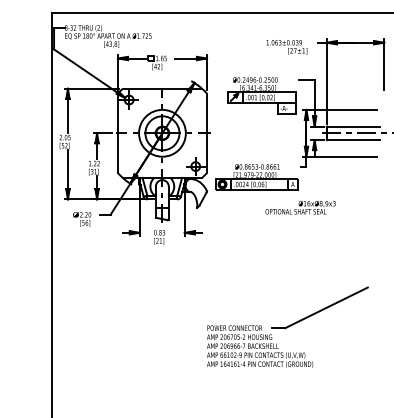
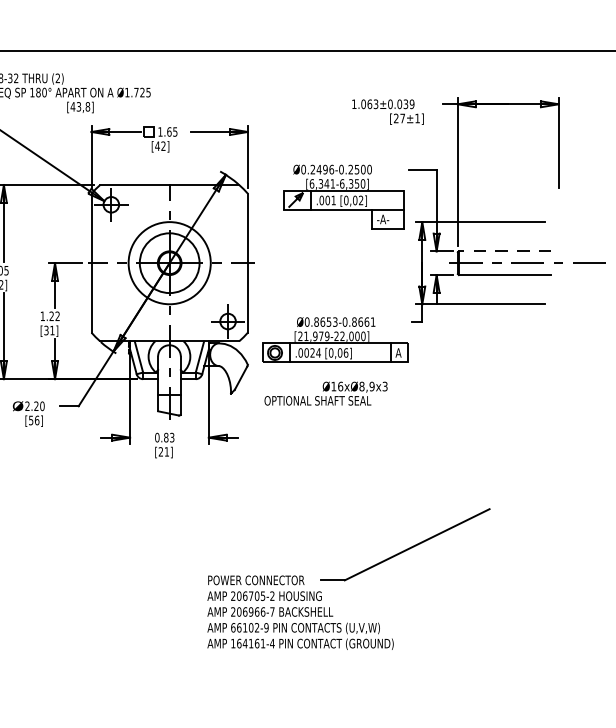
line: (353, 126) -> (504, 251), solid -> dashed
text: (300, 207) -> (325, 393), moved
part: (287, 326) -> (348, 577), moved

